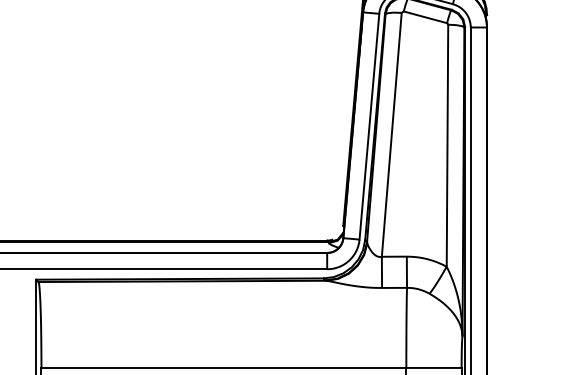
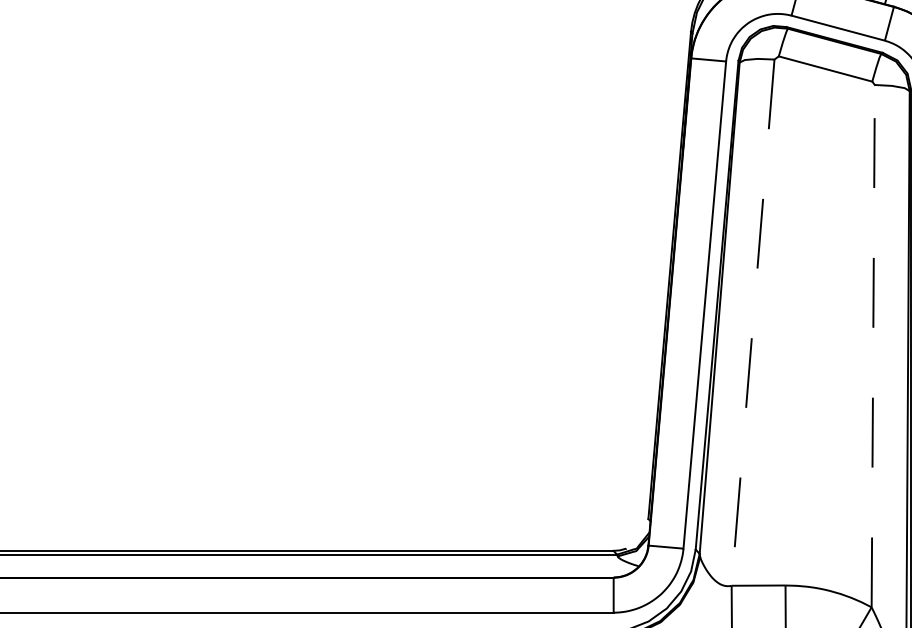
line: (391, 135) -> (752, 324), solid -> dashed
line: (447, 145) -> (873, 345), solid -> dashed

